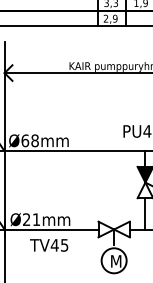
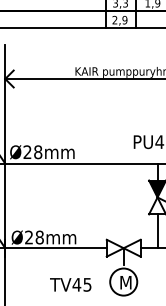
text: (25, 140) -> (27, 151), Ø68mm -> Ø28mm
text: (36, 219) -> (39, 237), Ø21mm -> Ø28mm
text: (49, 245) -> (71, 284), moved

